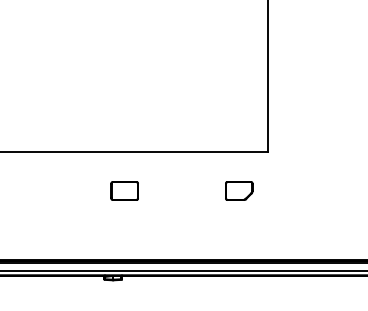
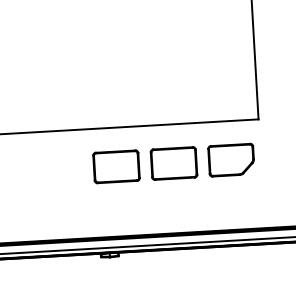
part: (124, 190) -> (116, 166), size x1.67
part: (181, 190) -> (173, 163), added
part: (239, 190) -> (231, 159), size x1.67

